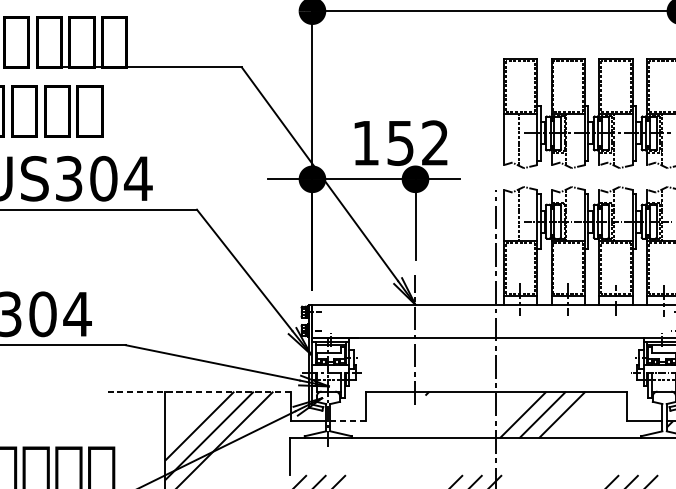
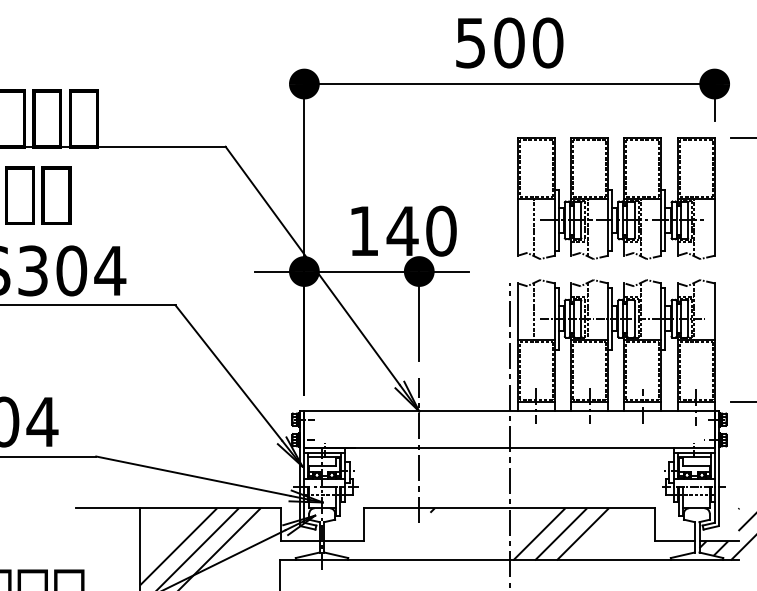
text: (417, 142) -> (421, 230), 152 -> 140
line: (198, 391) -> (177, 508), dashed -> solid
line: (348, 421) -> (344, 541), dashed -> solid

